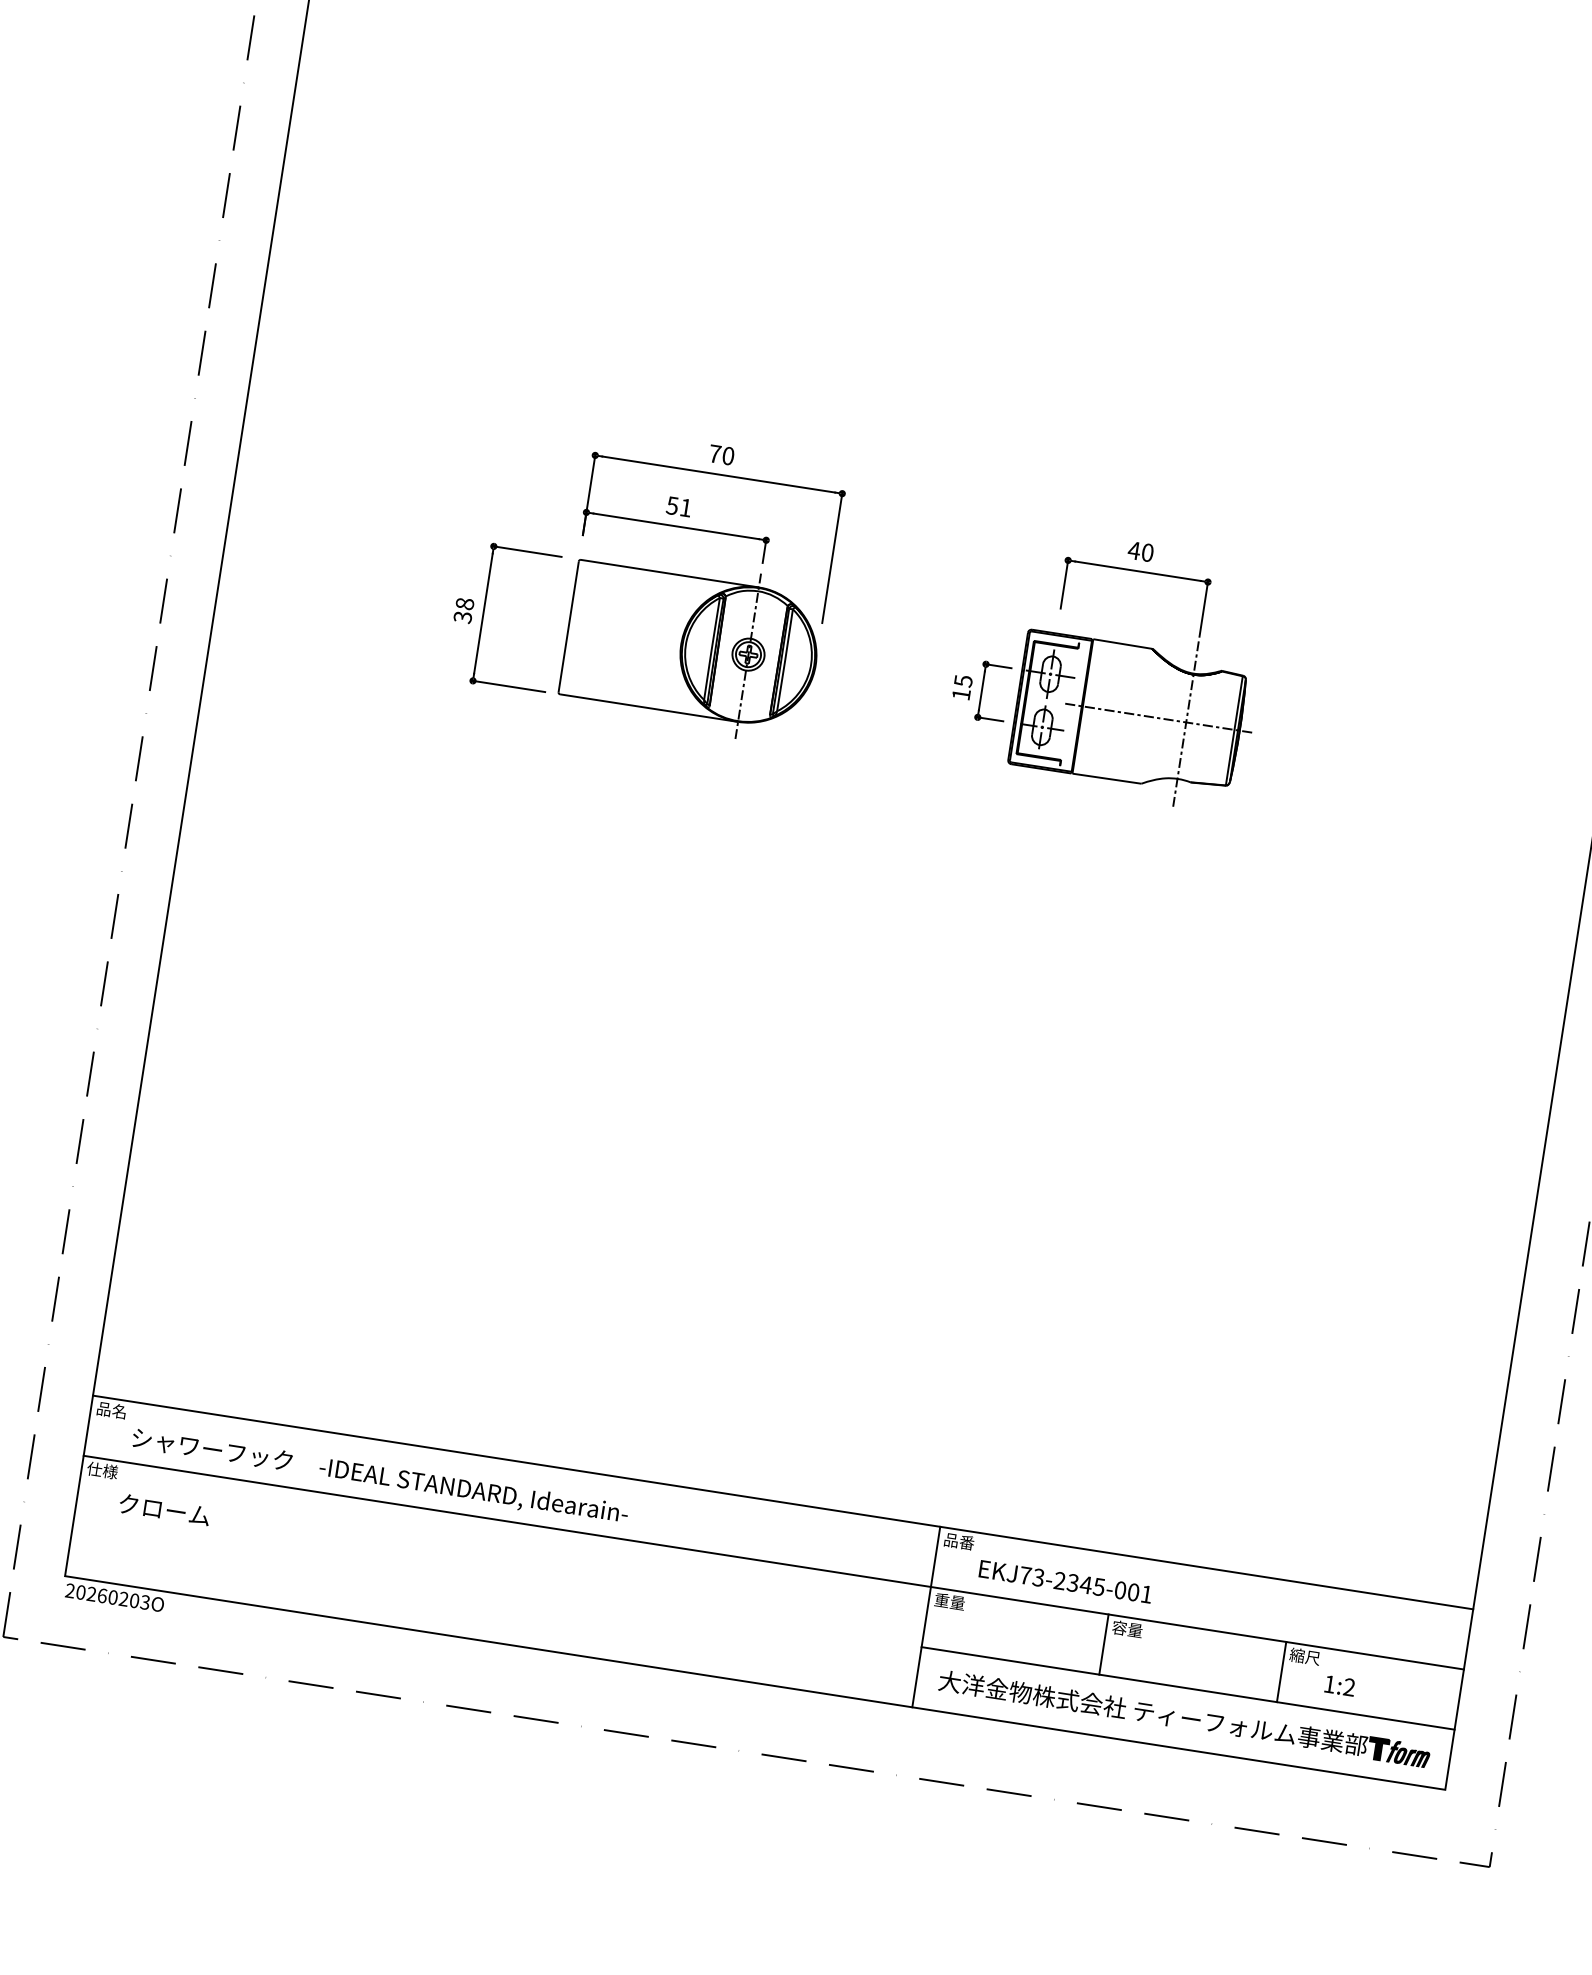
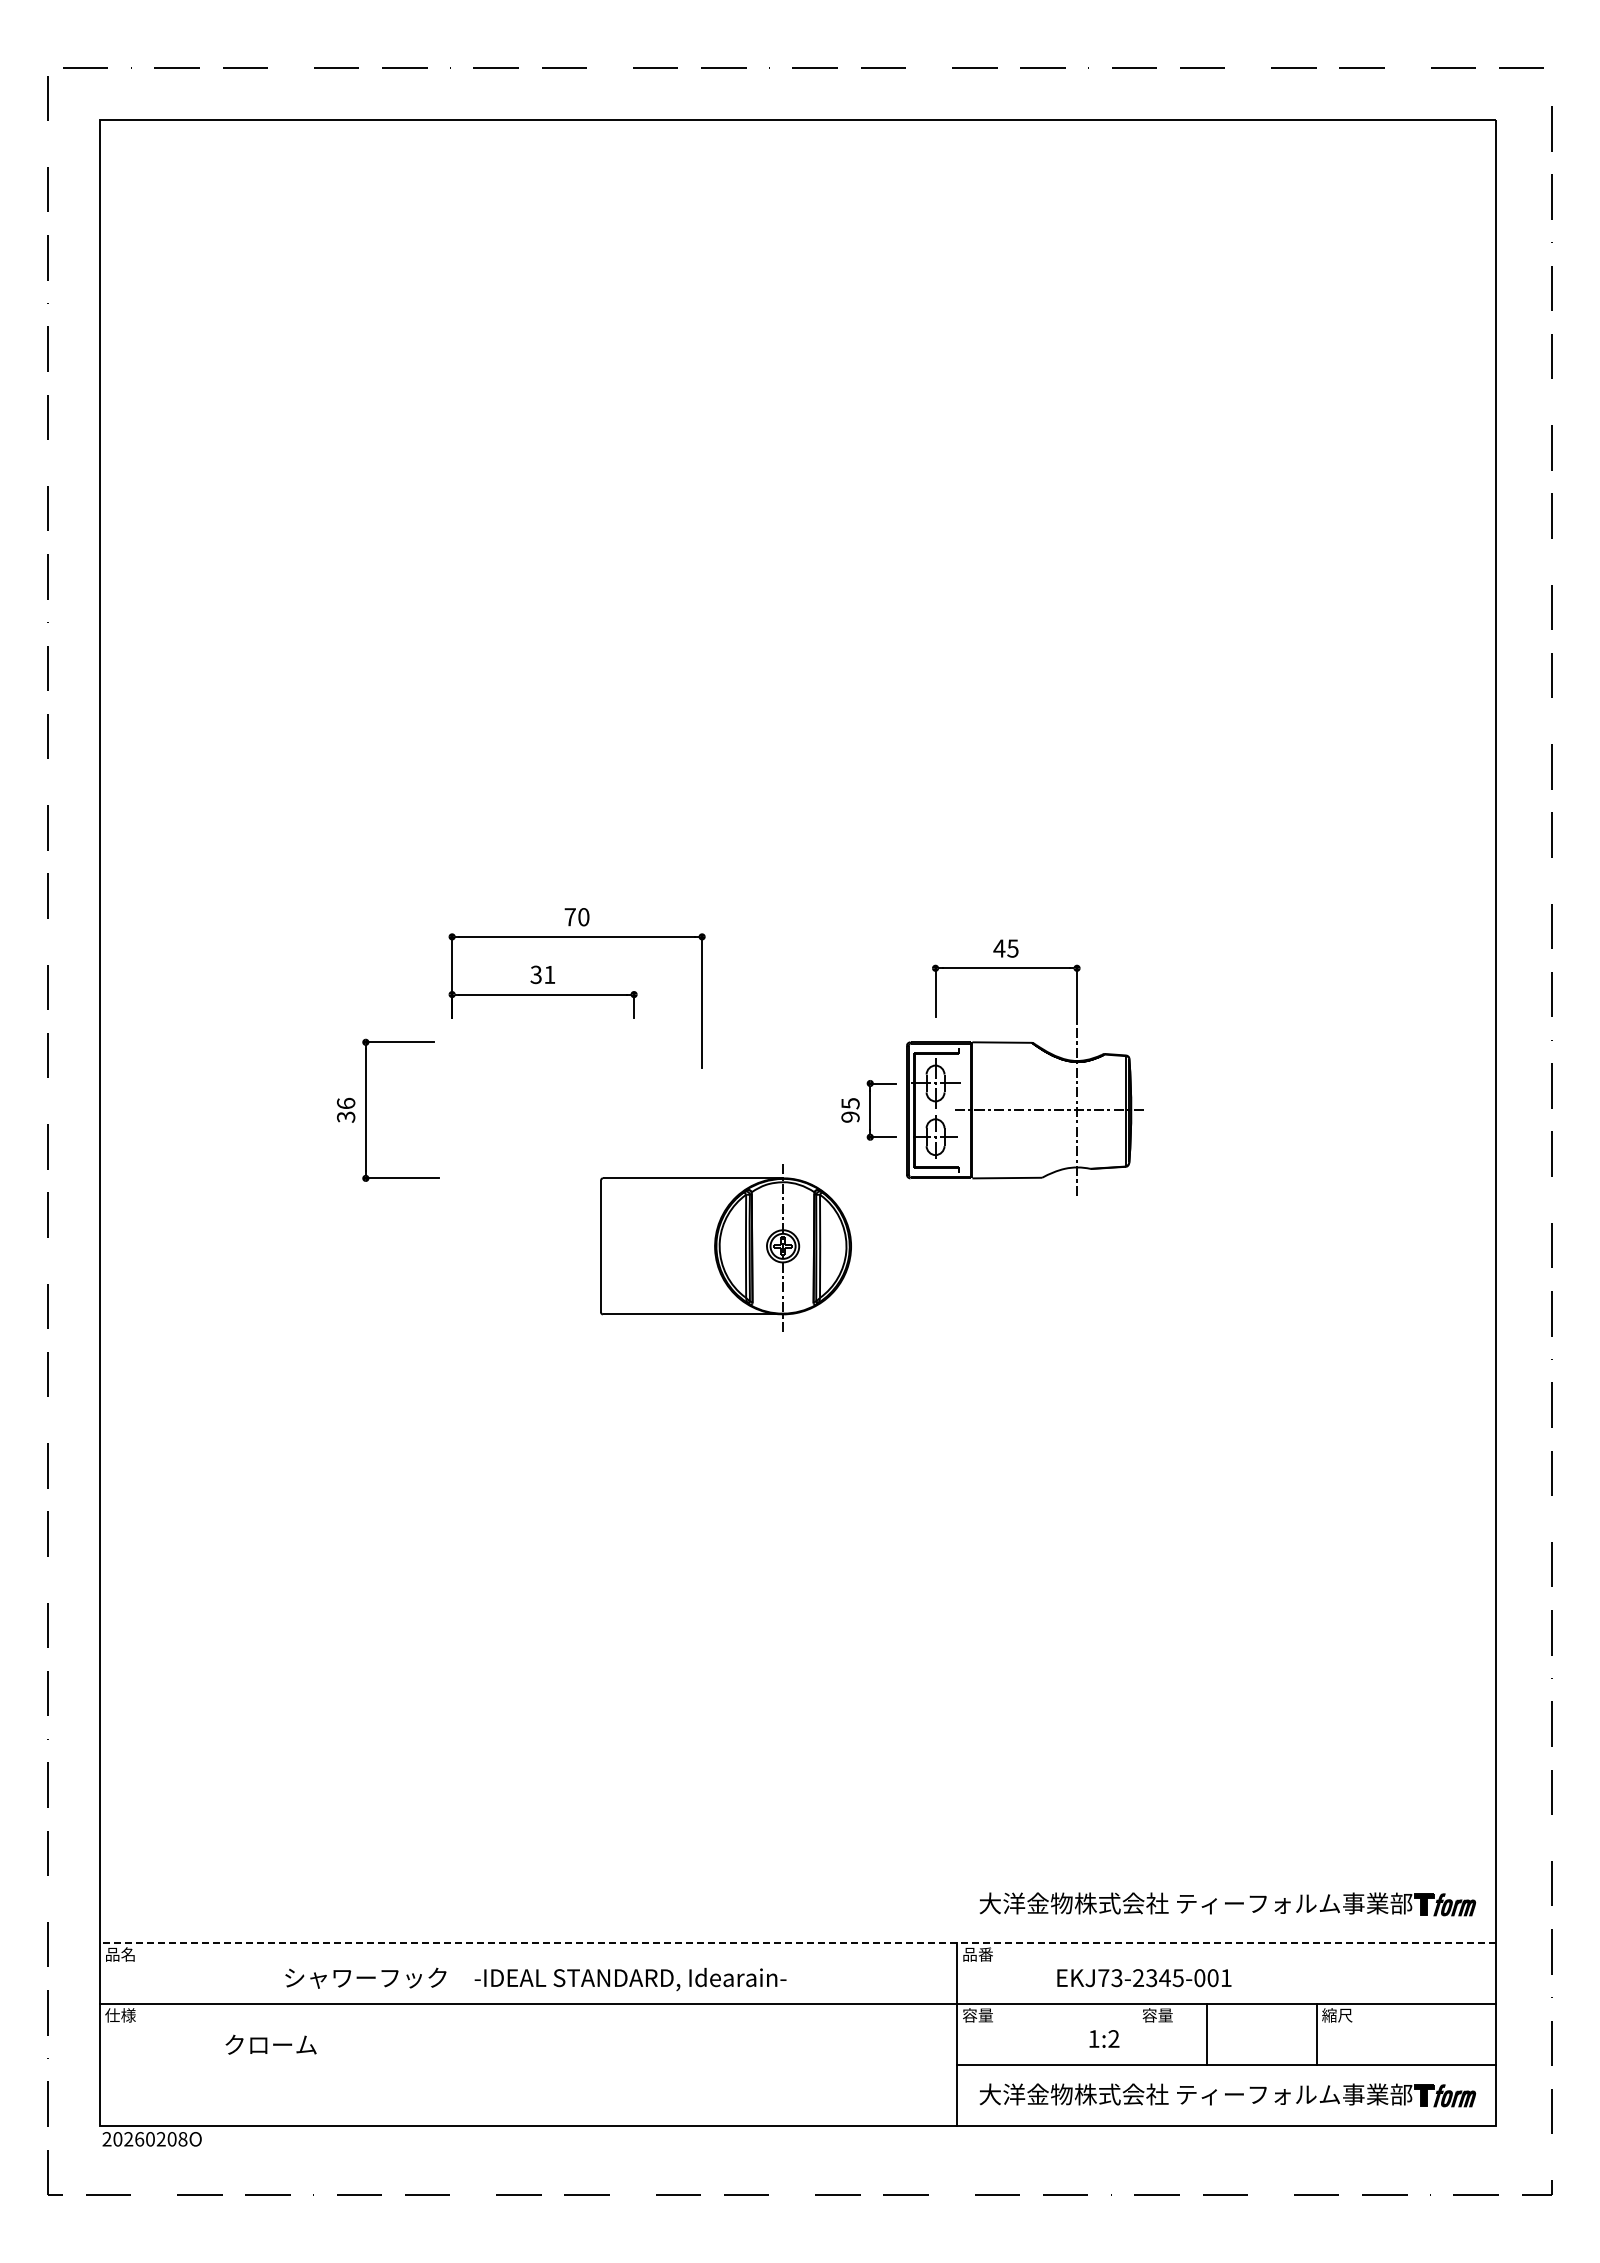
text: (672, 505) -> (536, 974), 51 -> 31
text: (1147, 552) -> (1012, 948), 40 -> 45
text: (465, 603) -> (346, 1103), 38 -> 36
part: (691, 647) -> (725, 1247), moved
text: (961, 693) -> (850, 1116), 15 -> 95
text: (379, 1477) -> (535, 1979), moved
line: (782, 1502) -> (797, 1942), solid -> dashed
text: (164, 1509) -> (270, 2044), moved
part: (1214, 1530) -> (1228, 1904), added
text: (1065, 1582) -> (1144, 1978), moved
text: (941, 1600) -> (969, 2015), 重量 -> 容量
text: (144, 1602) -> (182, 2139), 20260203O -> 20260208O
line: (1103, 1643) -> (1206, 2033), moved
text: (1340, 1685) -> (1104, 2038), moved

